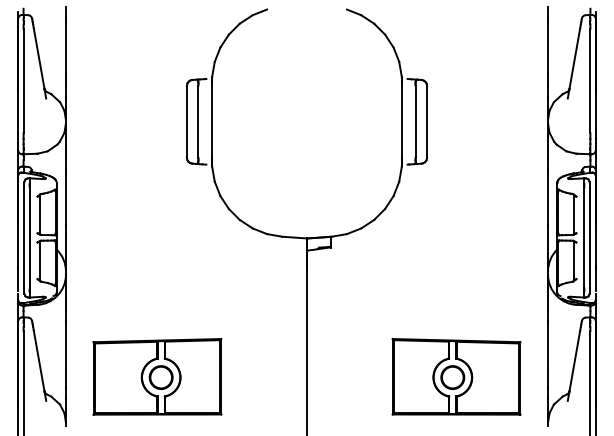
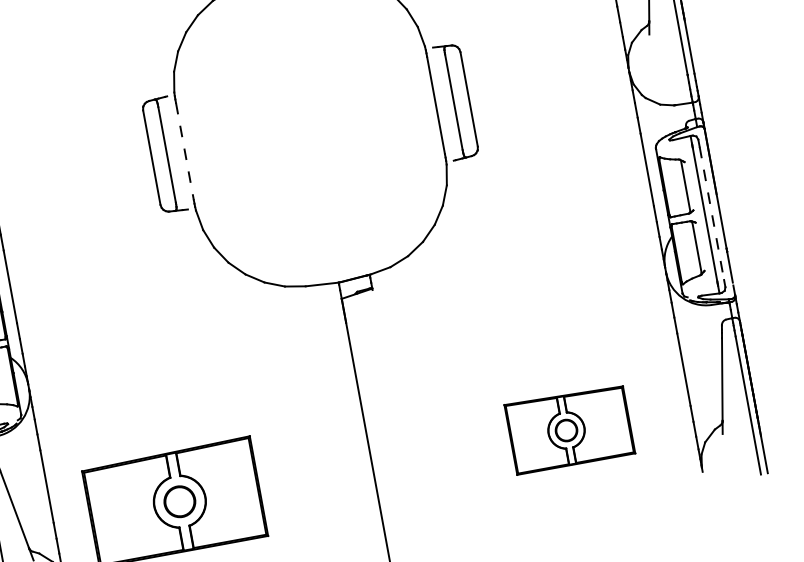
line: (211, 121) -> (184, 151), solid -> dashed
line: (589, 238) -> (711, 214), solid -> dashed
part: (456, 376) -> (569, 428), size x0.7

